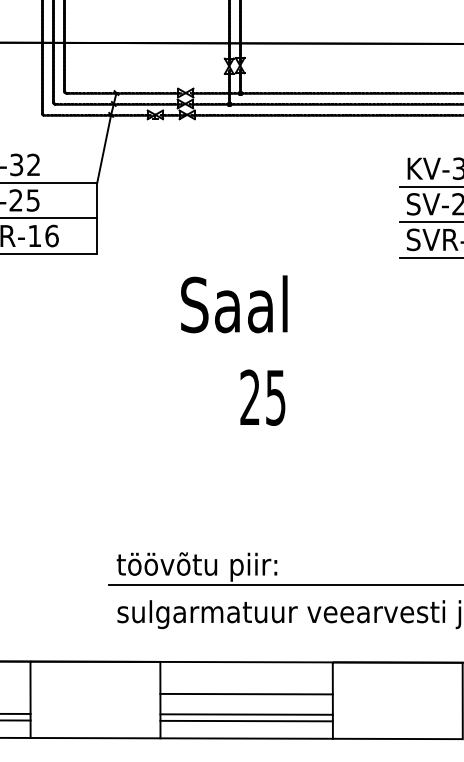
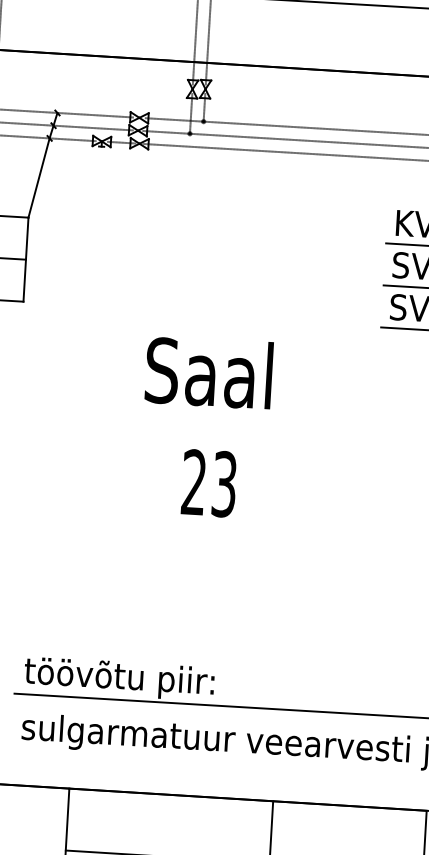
text: (234, 304) -> (209, 372), moved
text: (275, 397) -> (224, 484), 25 -> 23
line: (246, 693) -> (171, 794), moved

